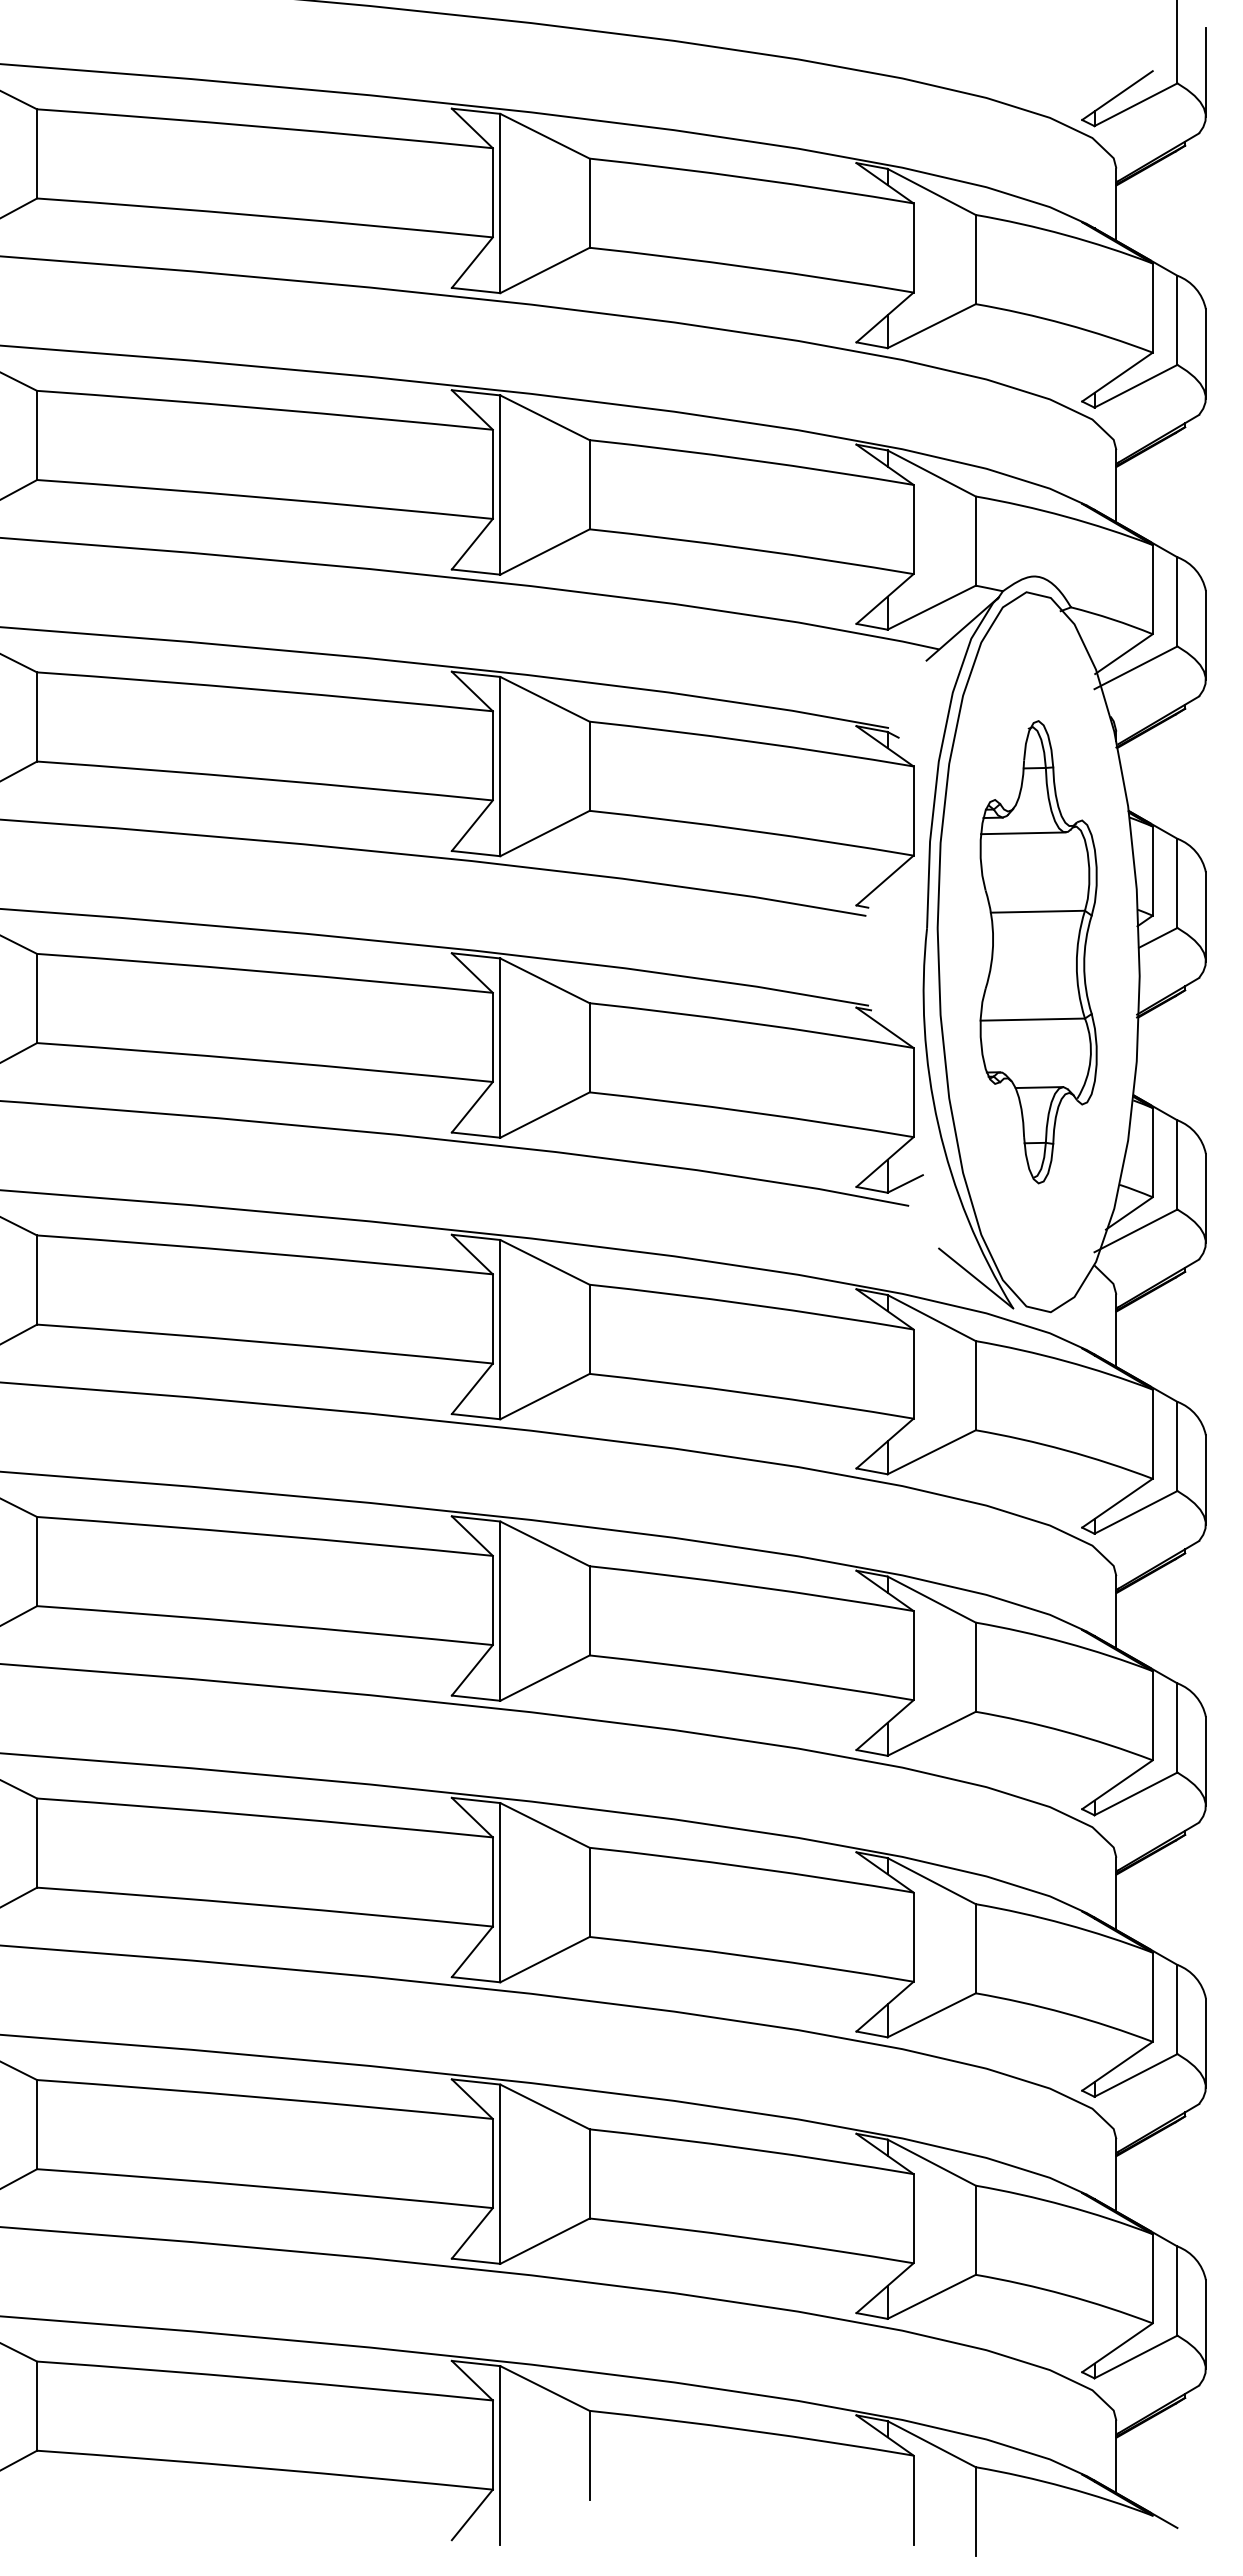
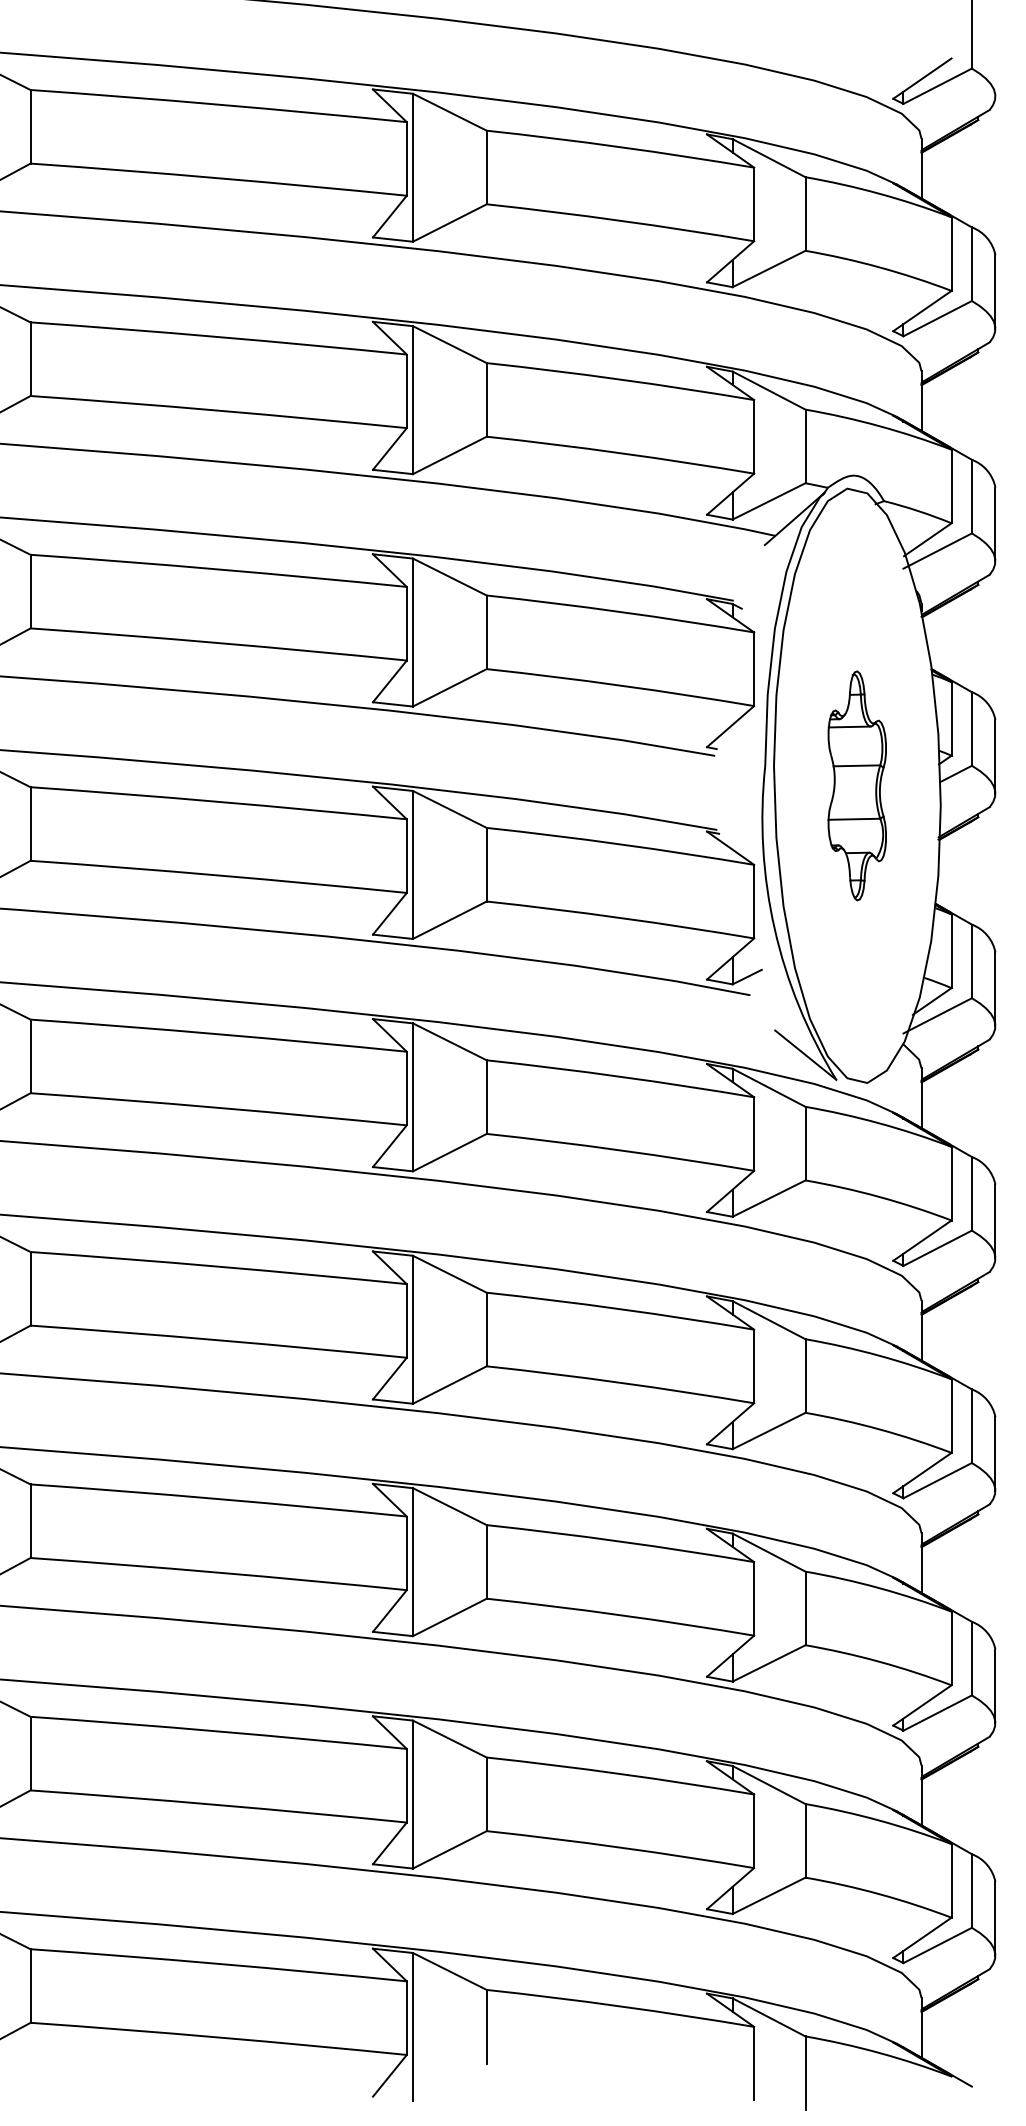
line: (1205, 71) -> (995, 58), removed
part: (1038, 952) -> (857, 786), size x0.6

